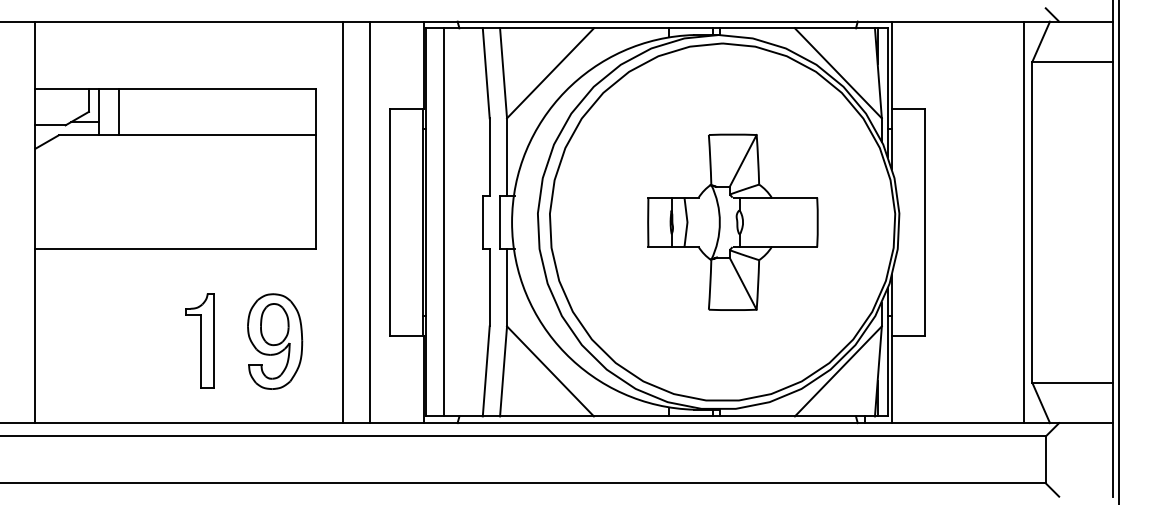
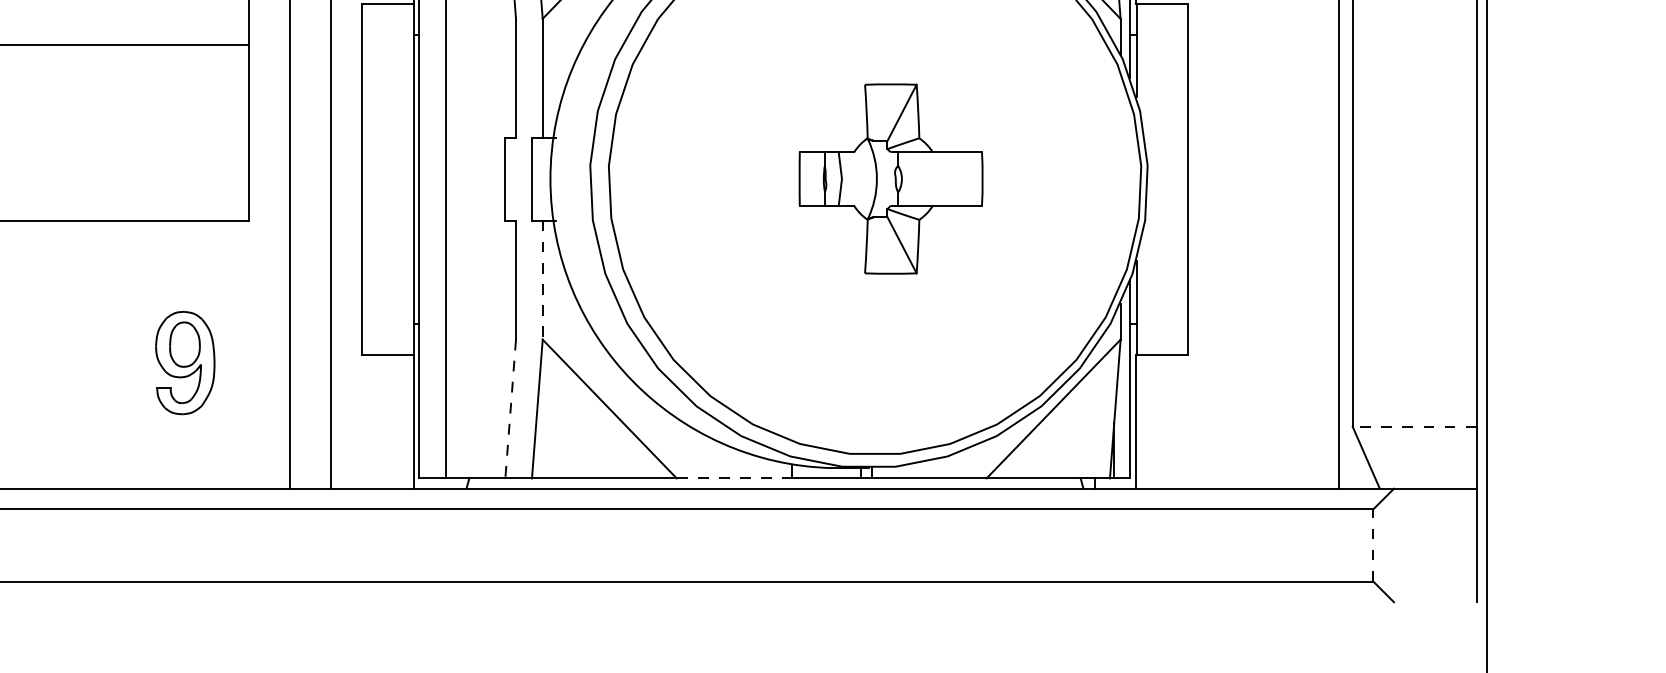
part: (732, 221) -> (890, 177), size x0.7
line: (507, 287) -> (543, 279), solid -> dashed
part: (199, 340) -> (68, 361), removed
part: (275, 341) -> (185, 362), size x0.7
line: (486, 371) -> (511, 409), solid -> dashed
line: (1072, 382) -> (1414, 426), solid -> dashed
line: (631, 416) -> (734, 478), solid -> dashed
line: (1045, 459) -> (1372, 544), solid -> dashed

